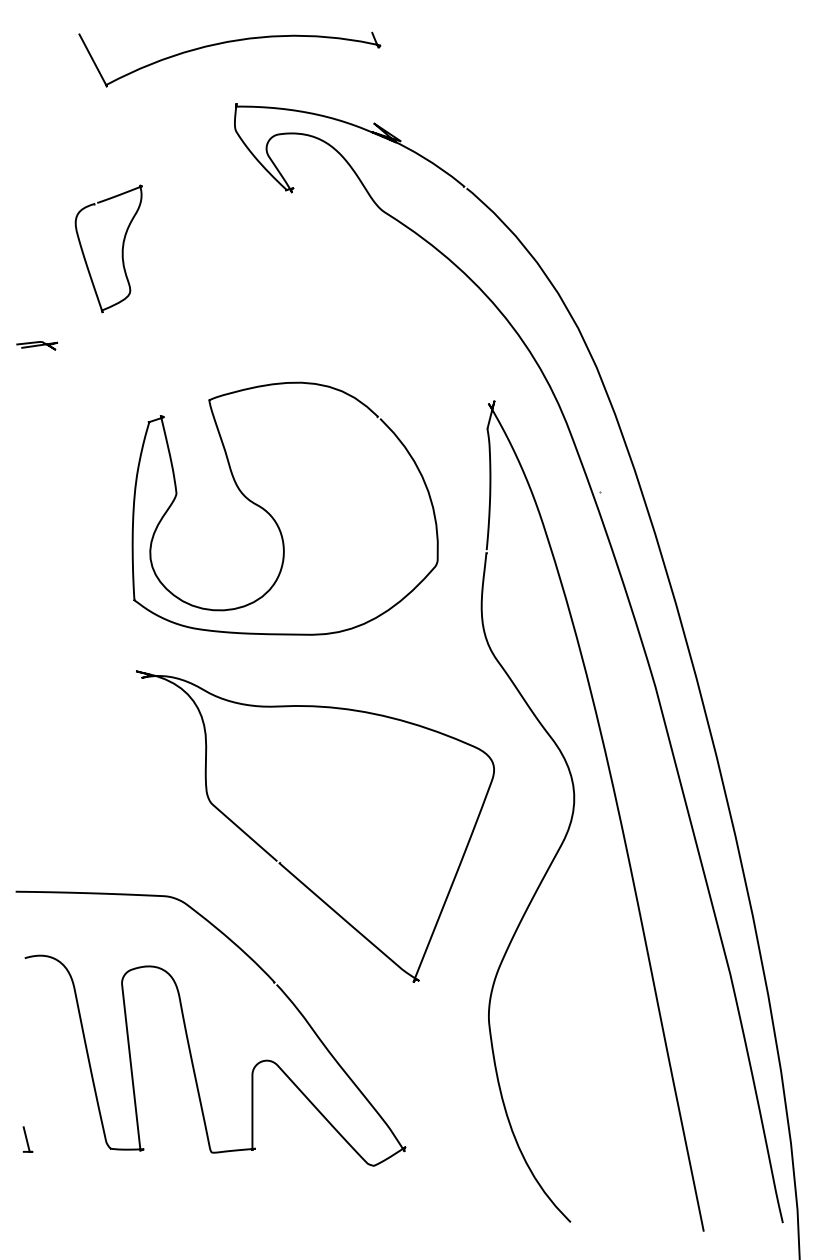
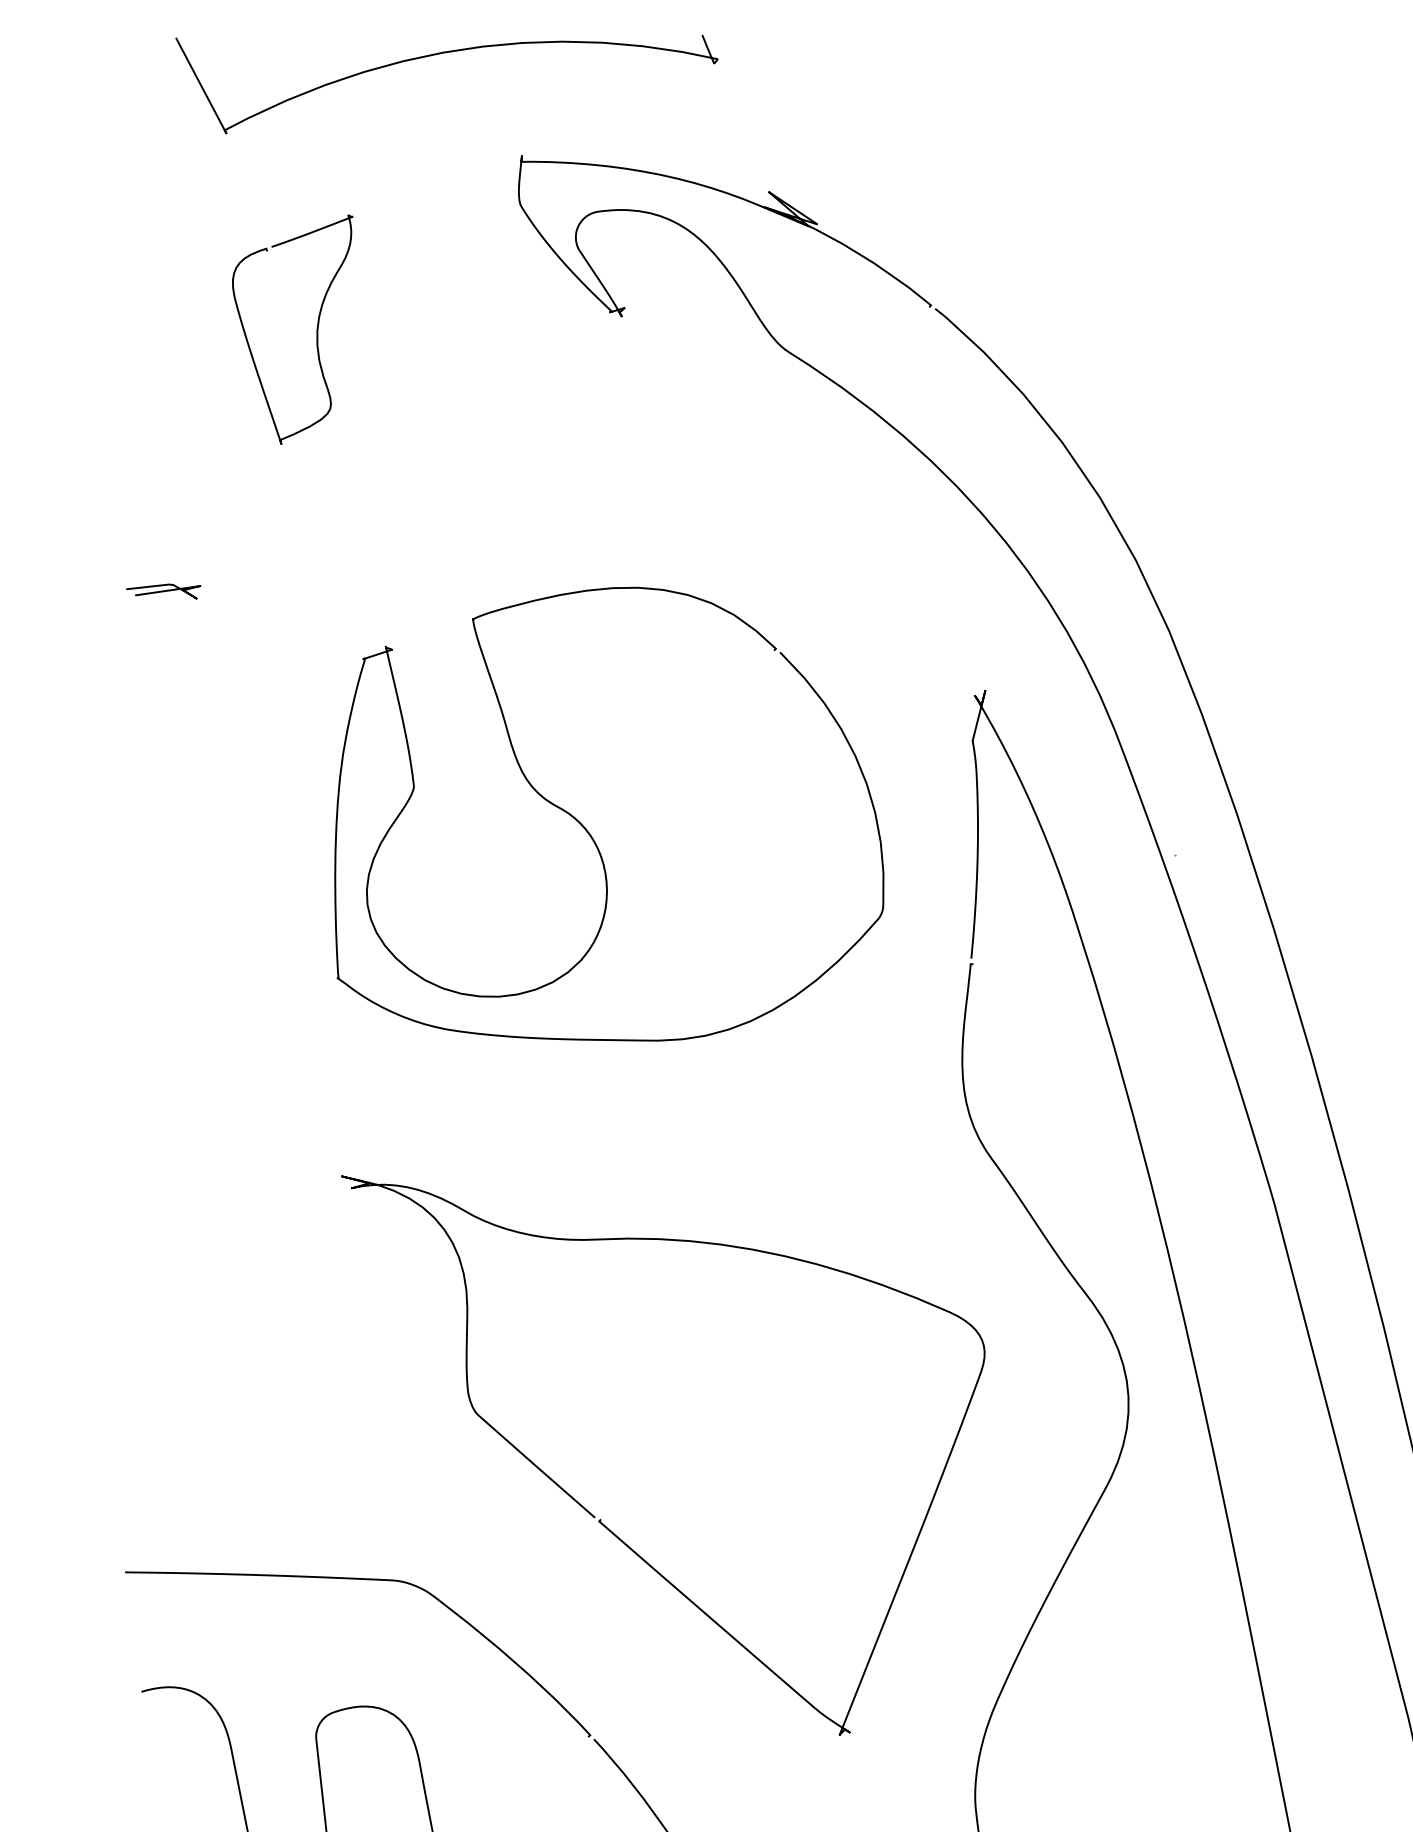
curve: (225, 43) -> (439, 55), moved
curve: (121, 249) -> (315, 330), moved
curve: (274, 518) -> (590, 831), moved

